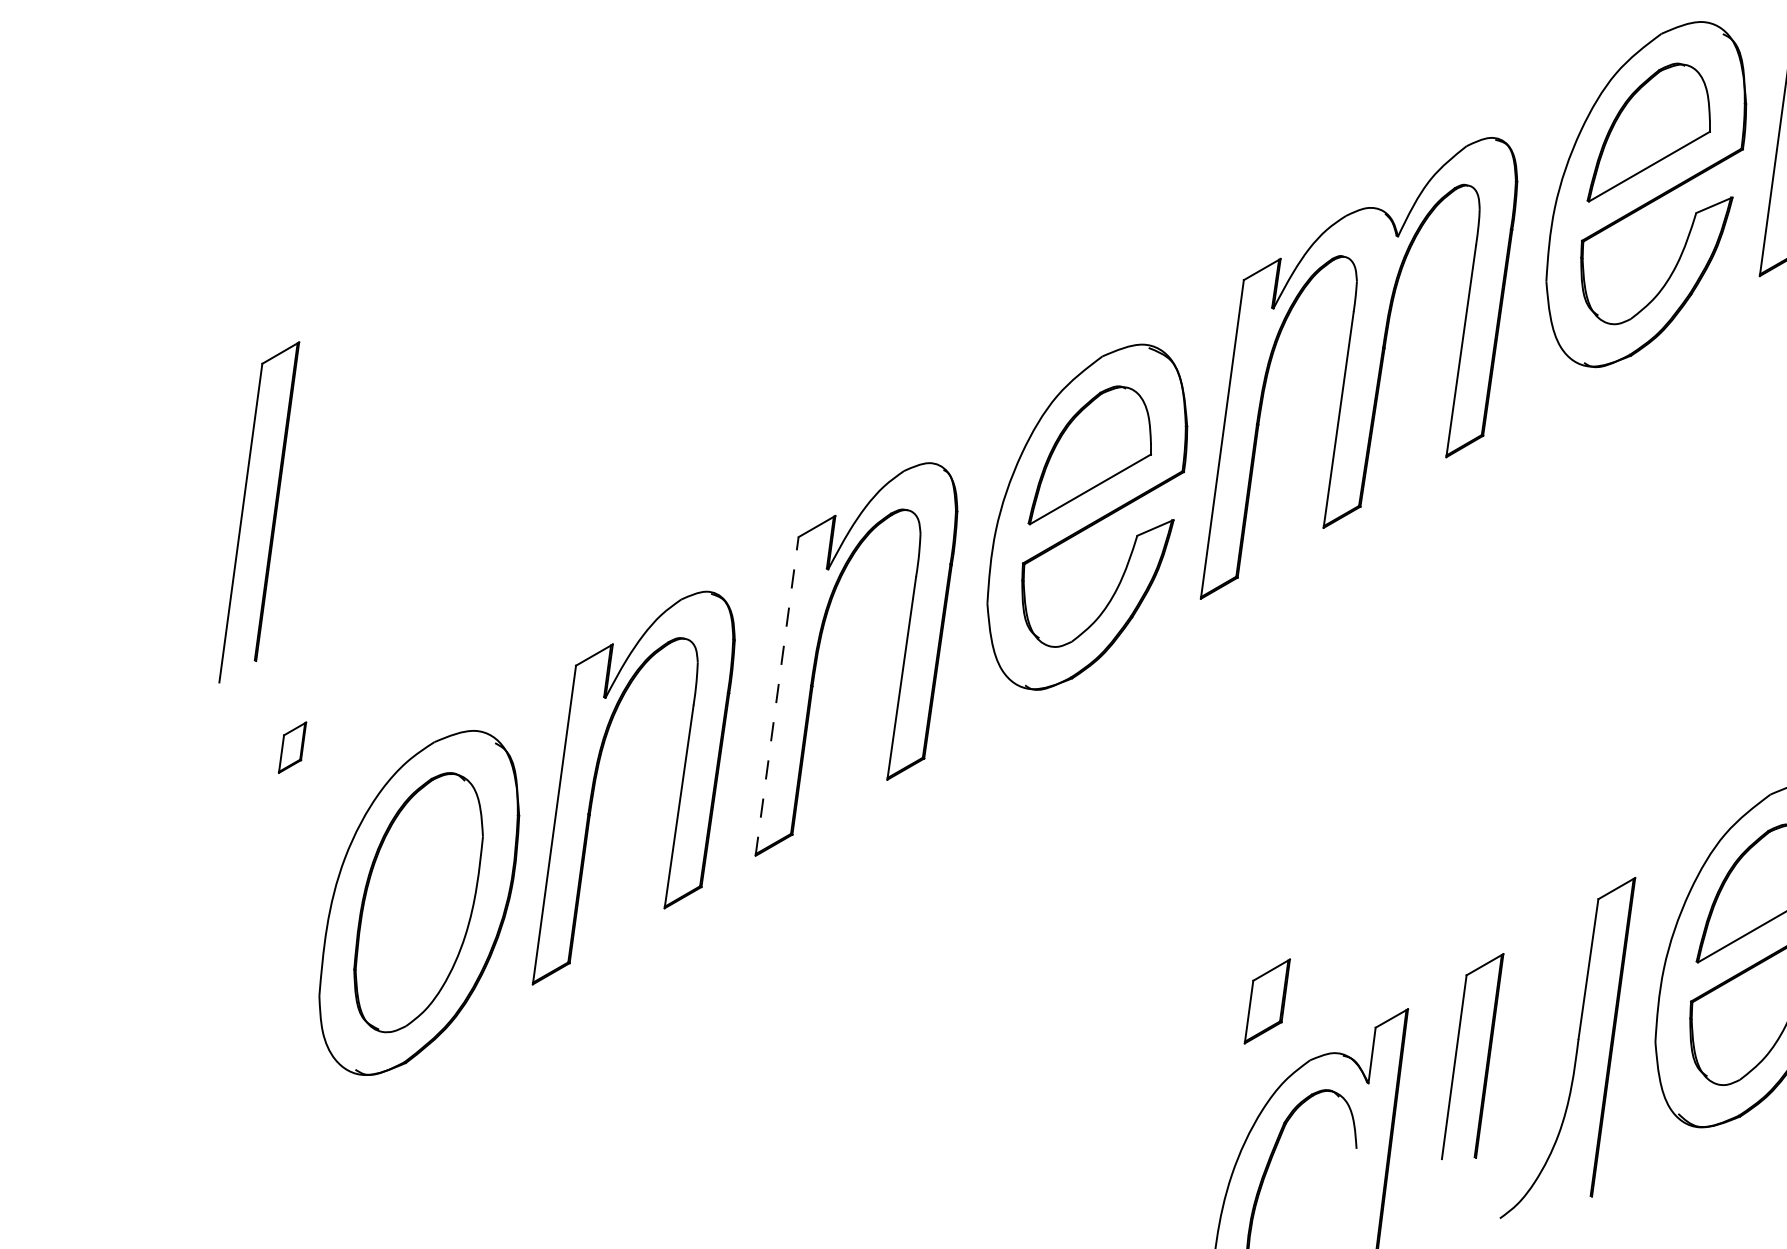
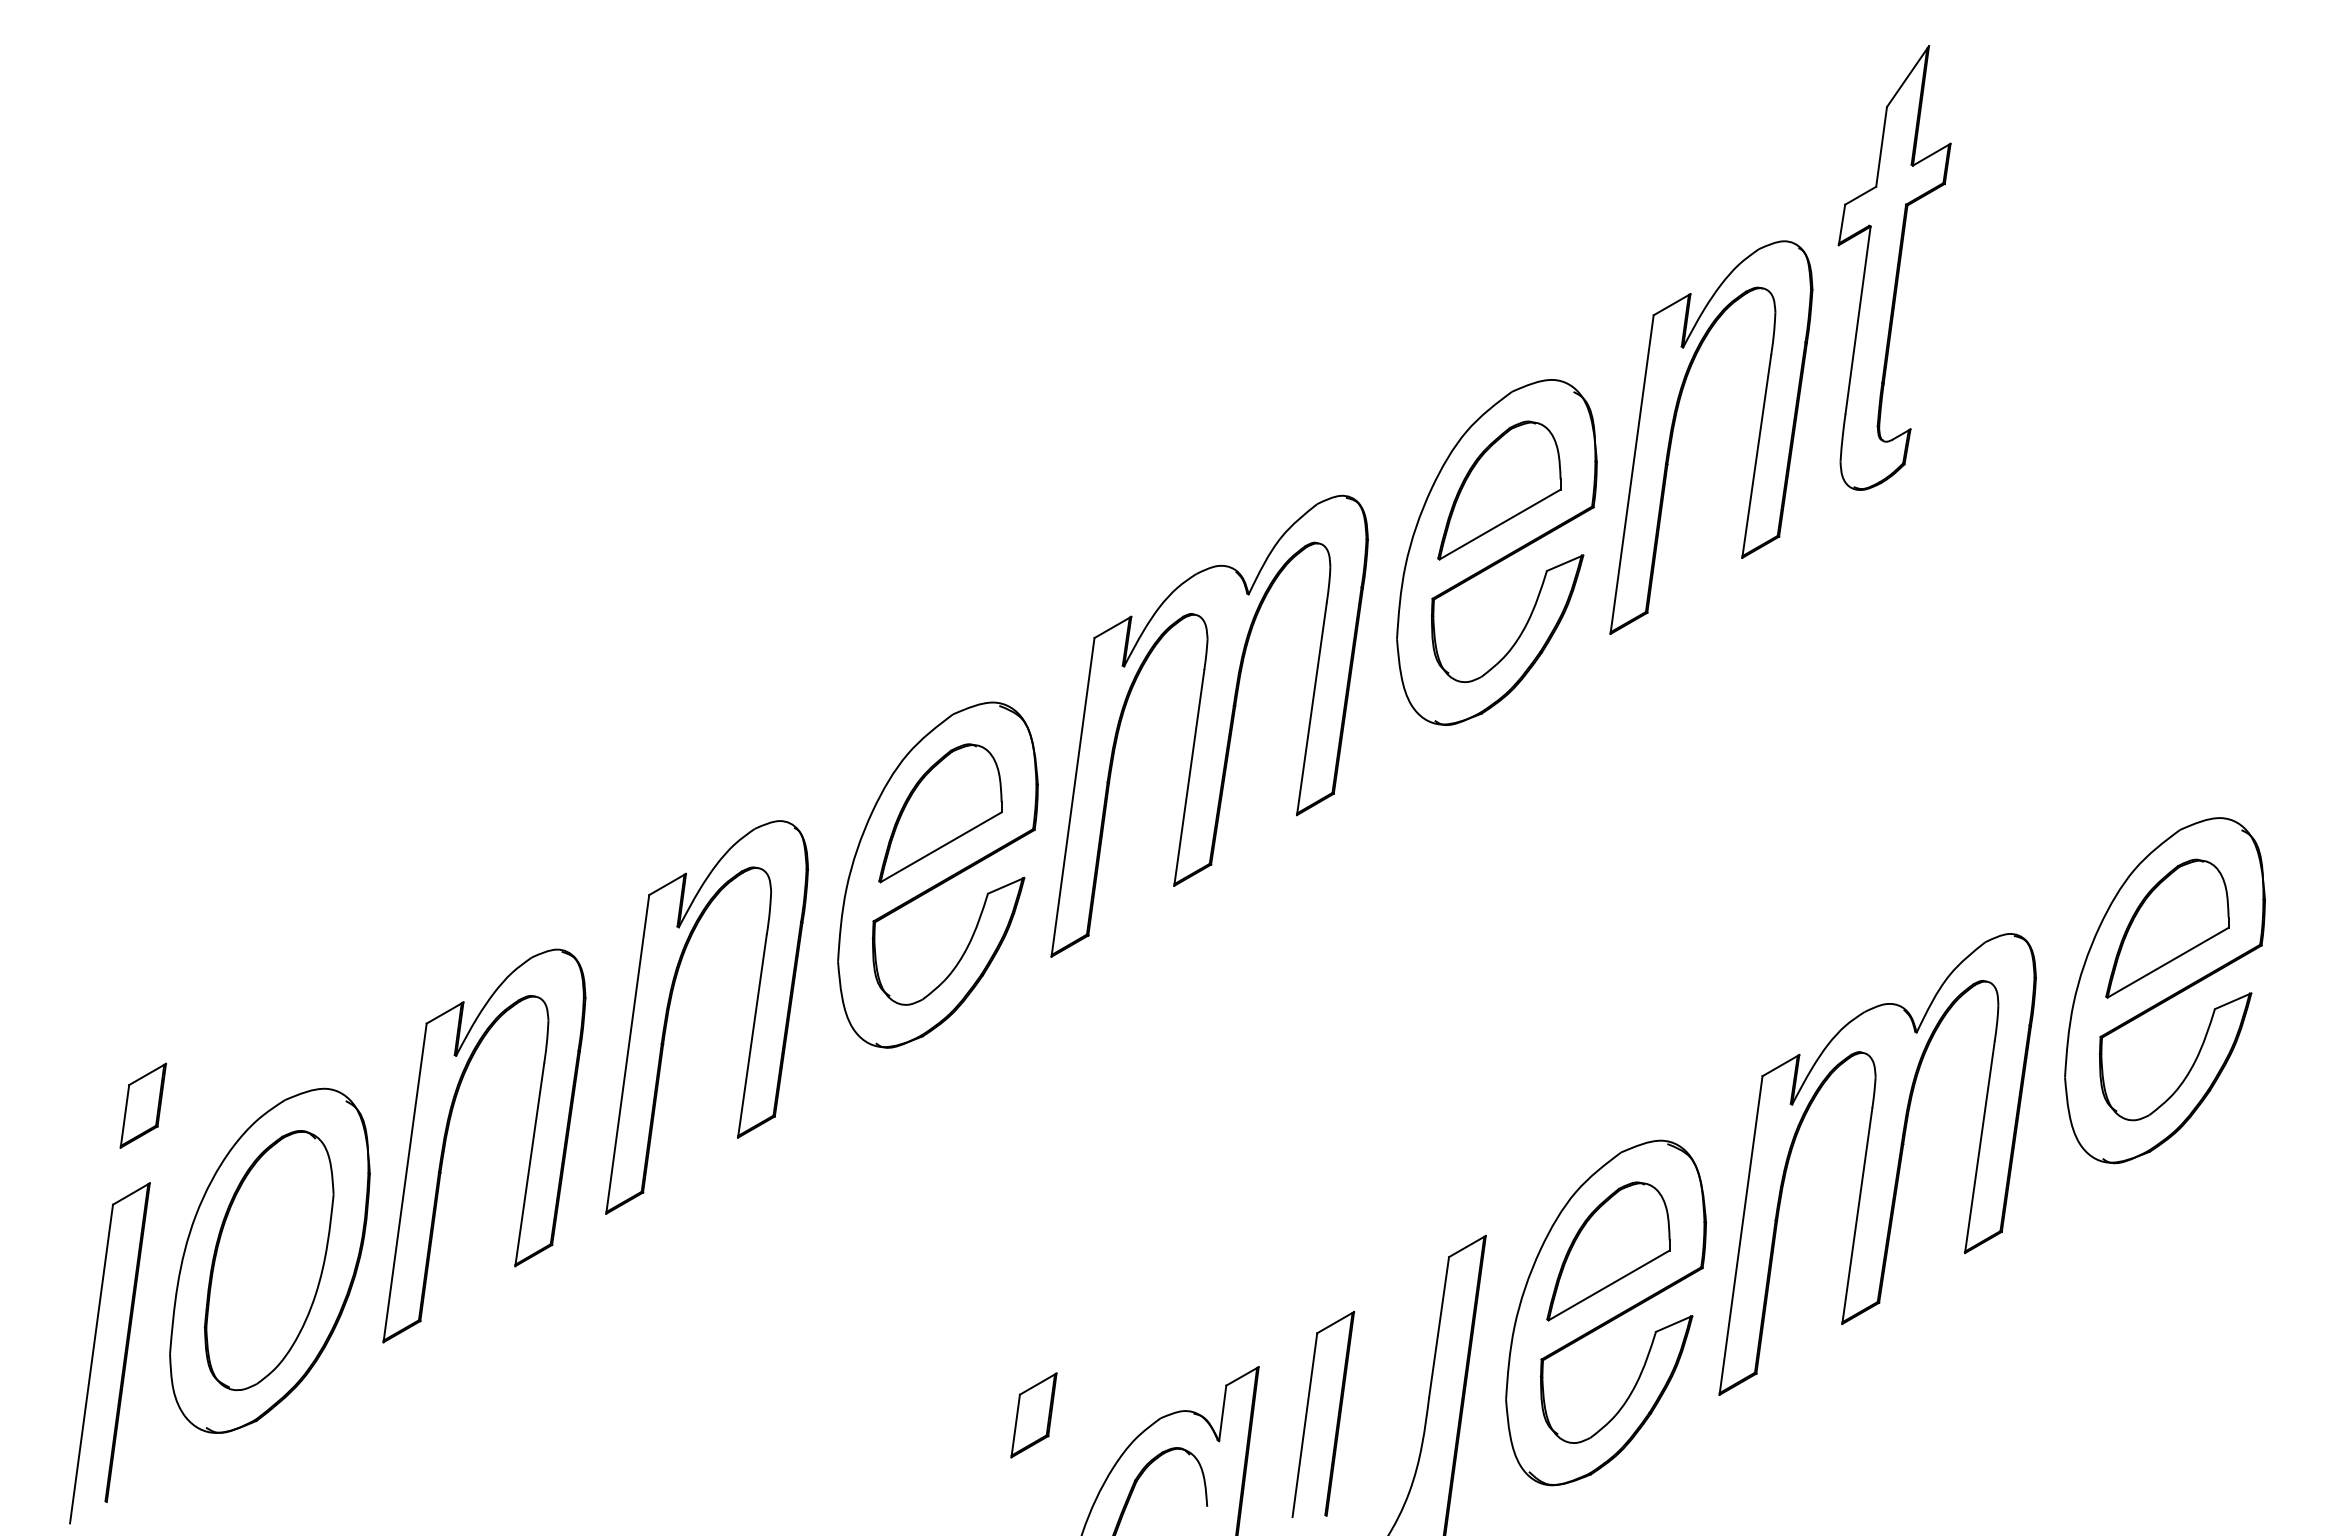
part: (272, 517) -> (123, 1358), moved
line: (776, 696) -> (627, 1054), dashed -> solid
part: (291, 747) -> (142, 1105), size x1.67
part: (1266, 1001) -> (1033, 1415), moved

